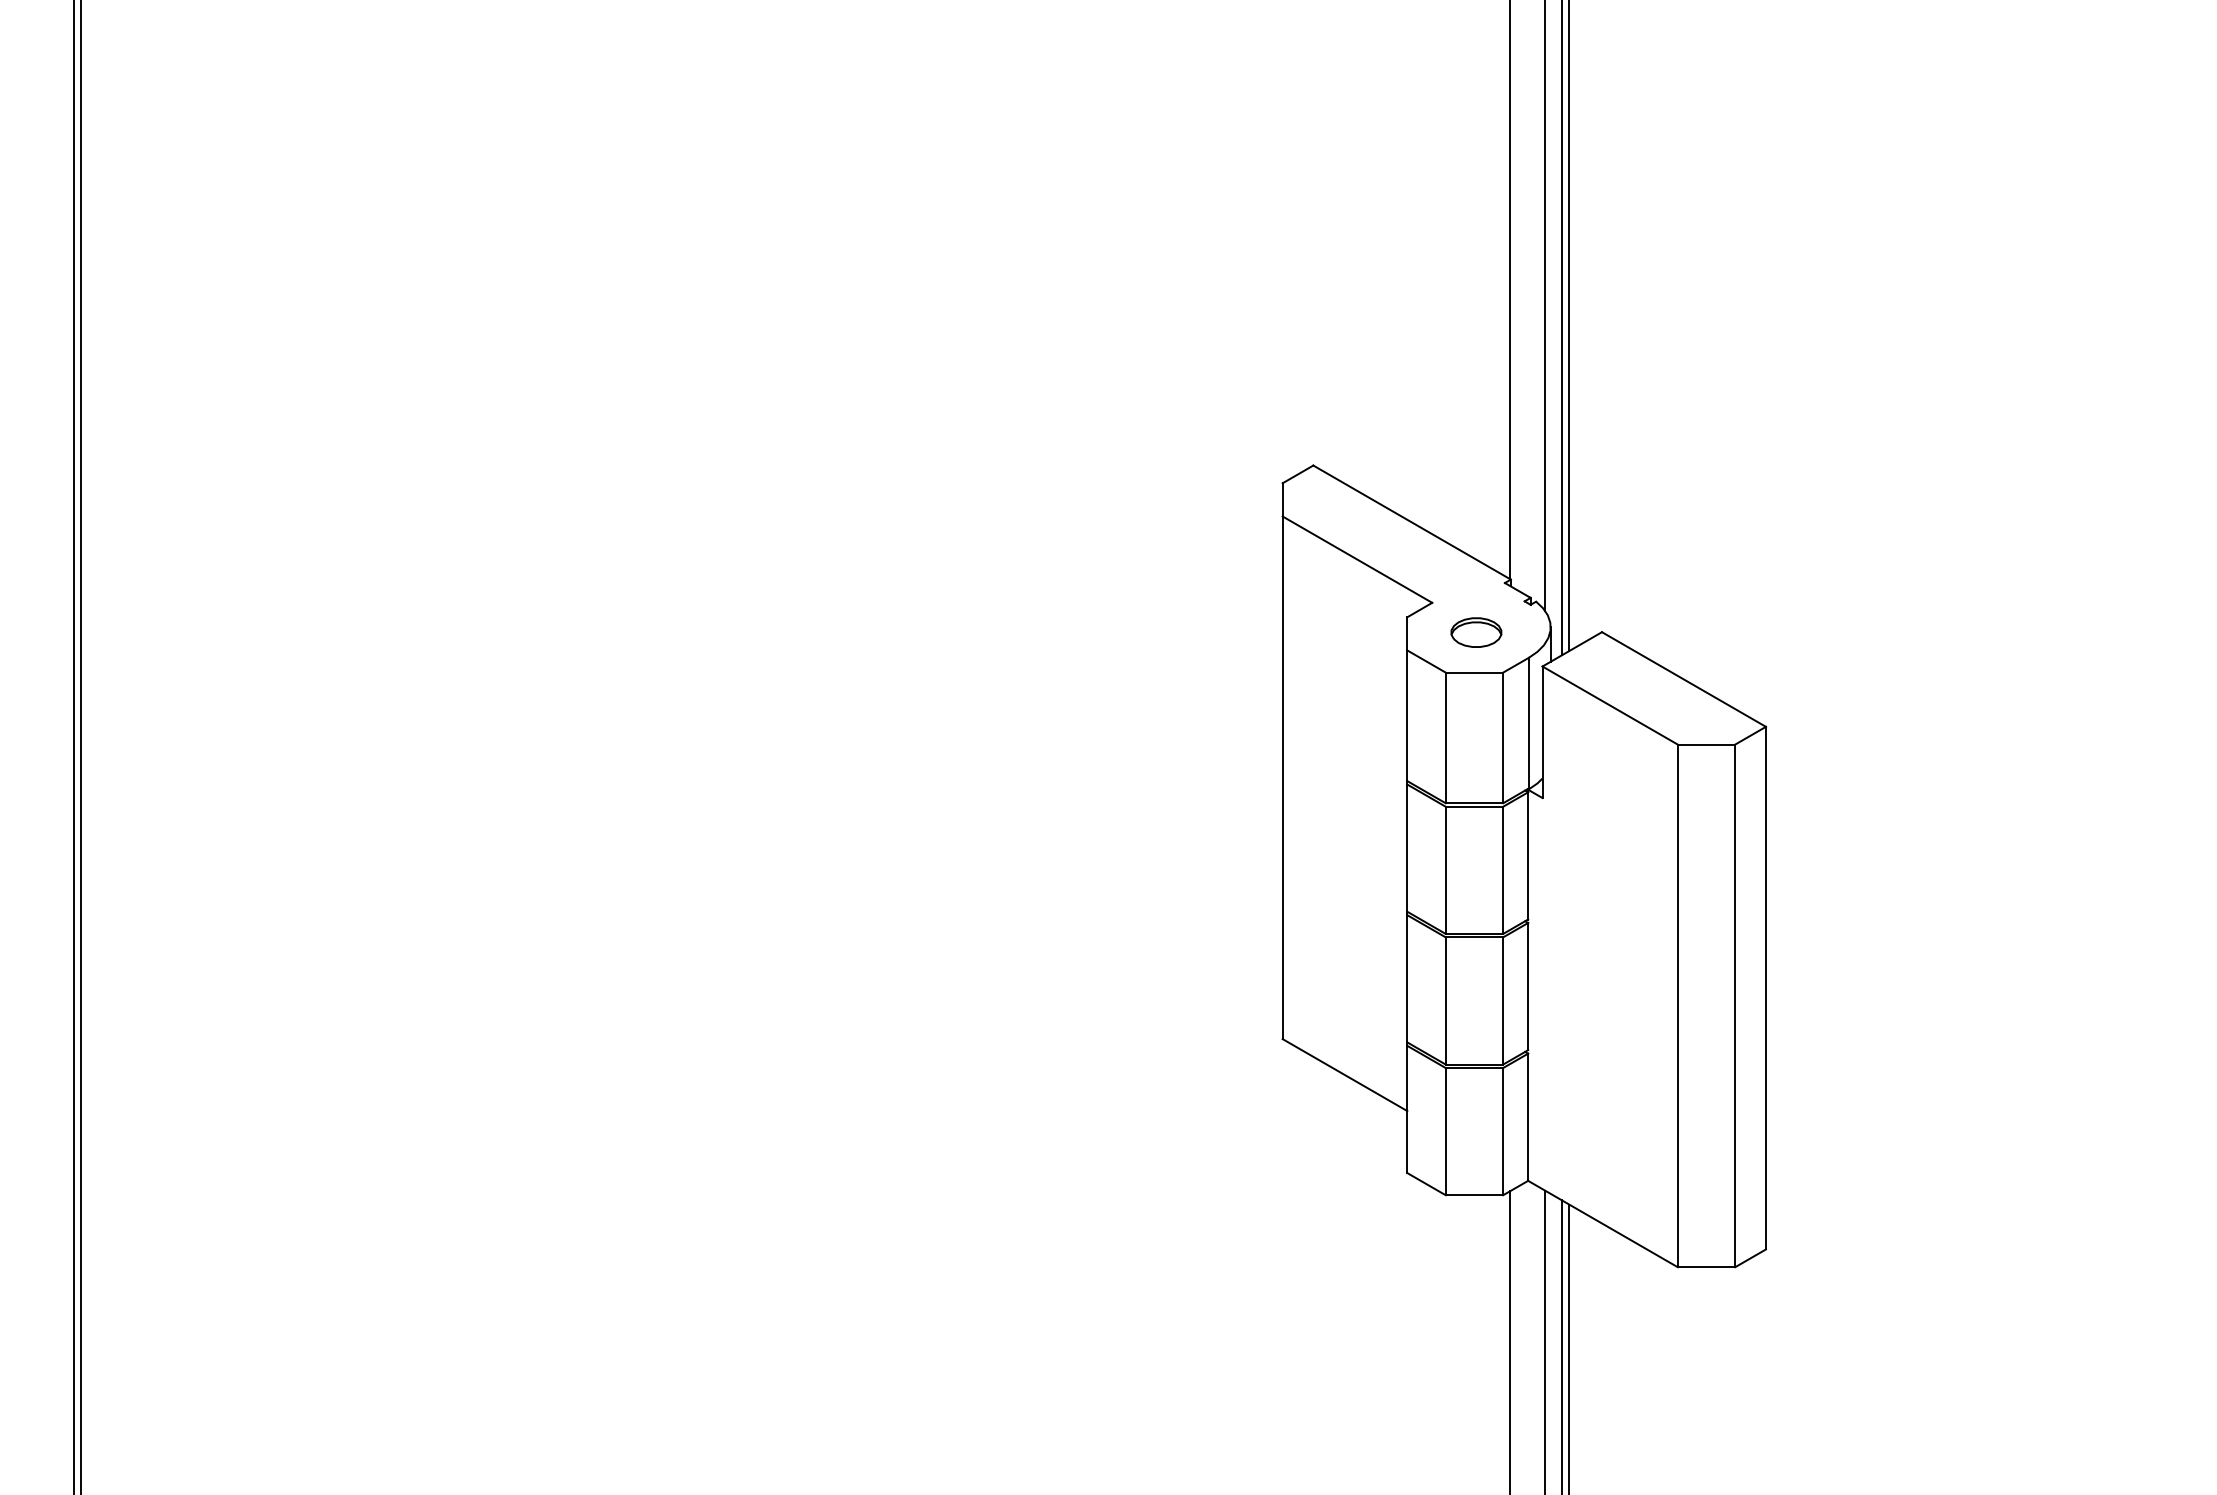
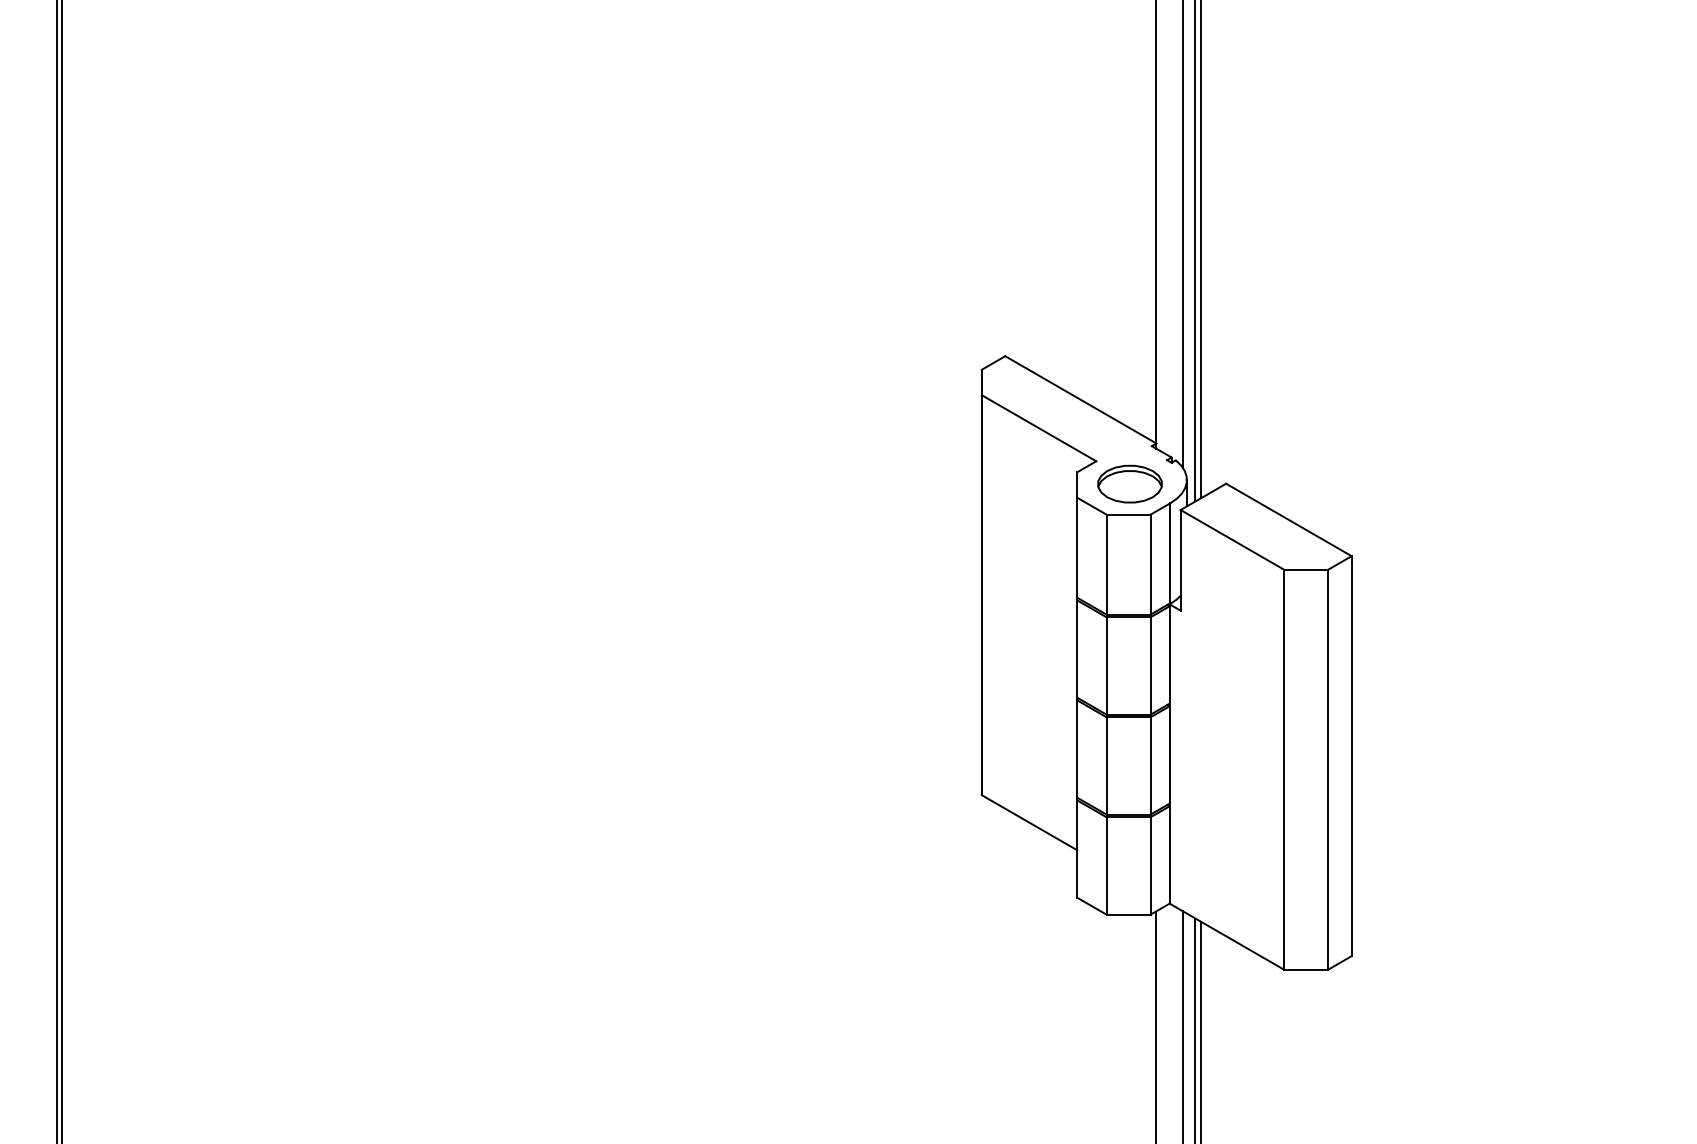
part: (1476, 632) -> (1130, 483), size x1.67

